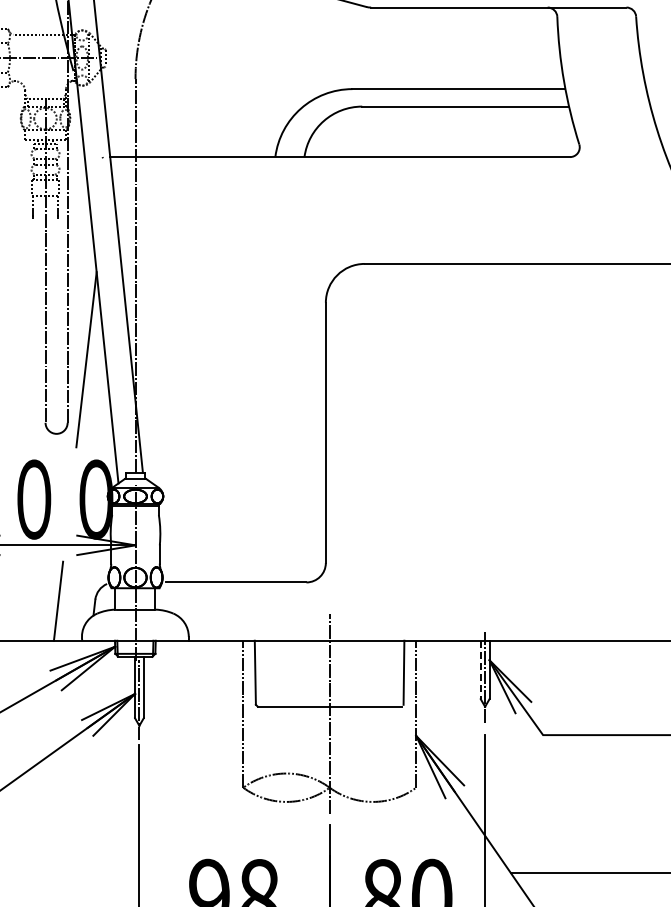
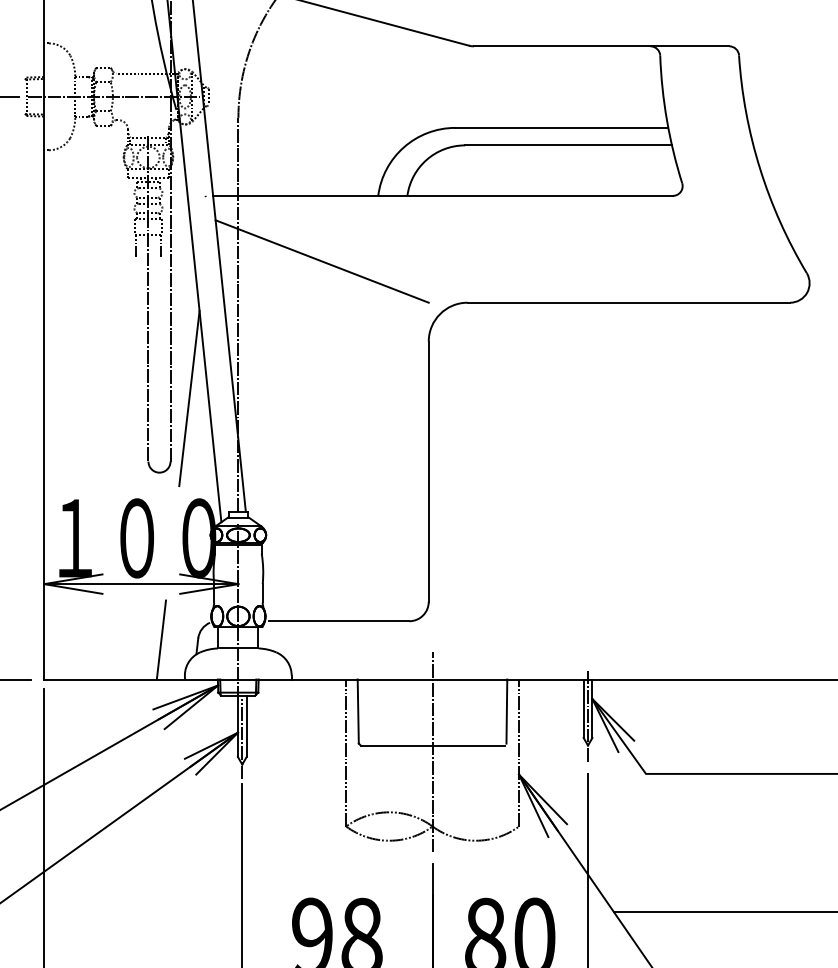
line: (218, 222) -> (321, 261), added
line: (480, 670) -> (583, 709), dashed -> solid

